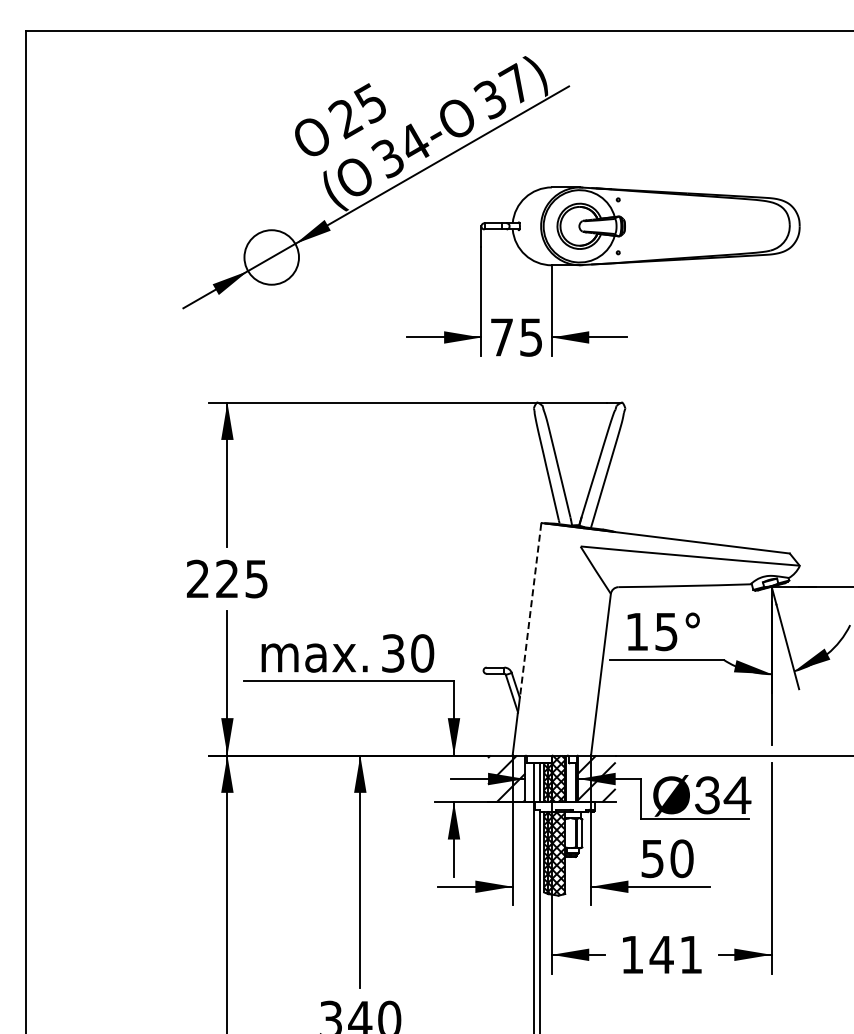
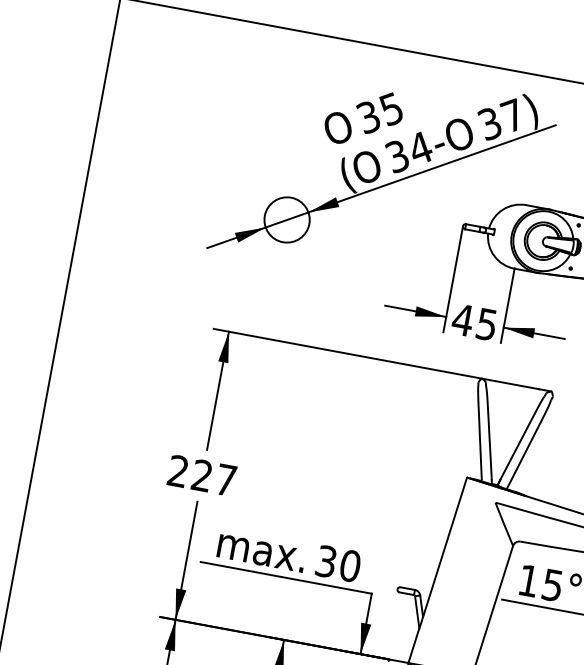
text: (345, 119) -> (368, 118), 25 -> 35
text: (501, 337) -> (462, 320), 75 -> 45
text: (256, 579) -> (225, 480), 225 -> 227
line: (530, 609) -> (445, 546), dashed -> solid

